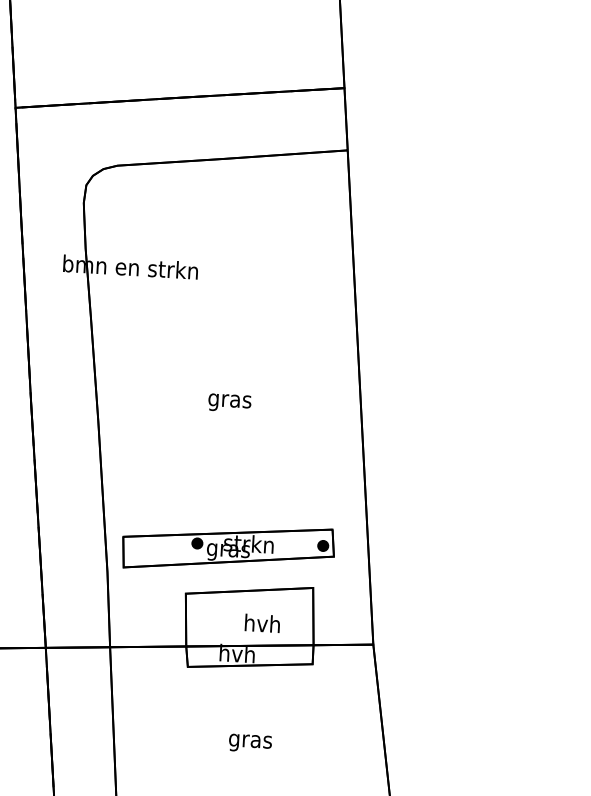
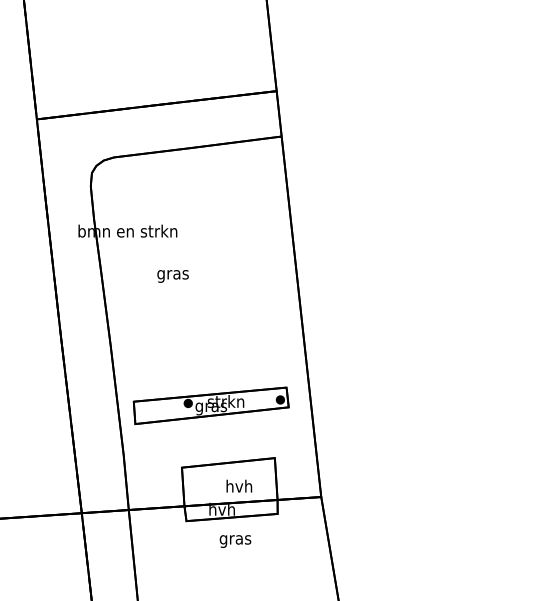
text: (229, 403) -> (172, 276), moved
part: (227, 548) -> (210, 405), moved
text: (250, 743) -> (235, 541), moved

